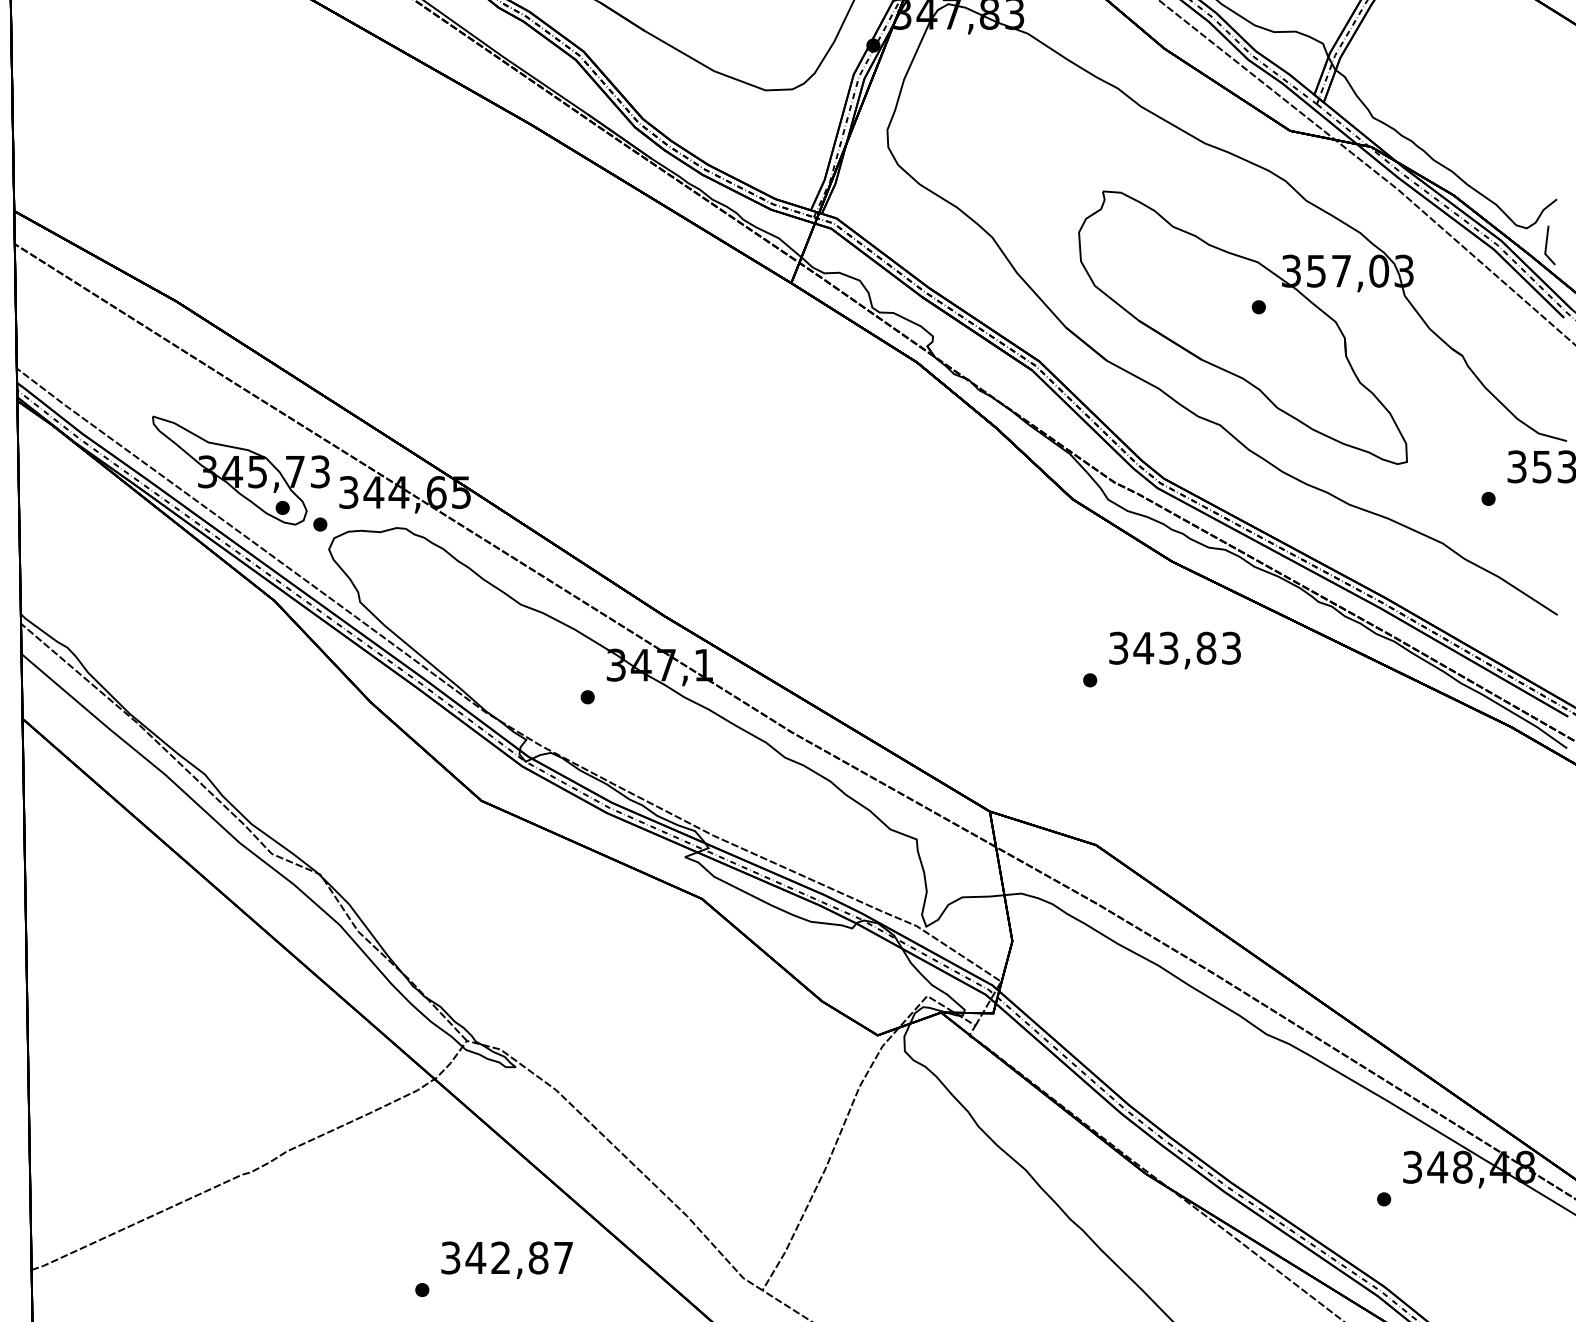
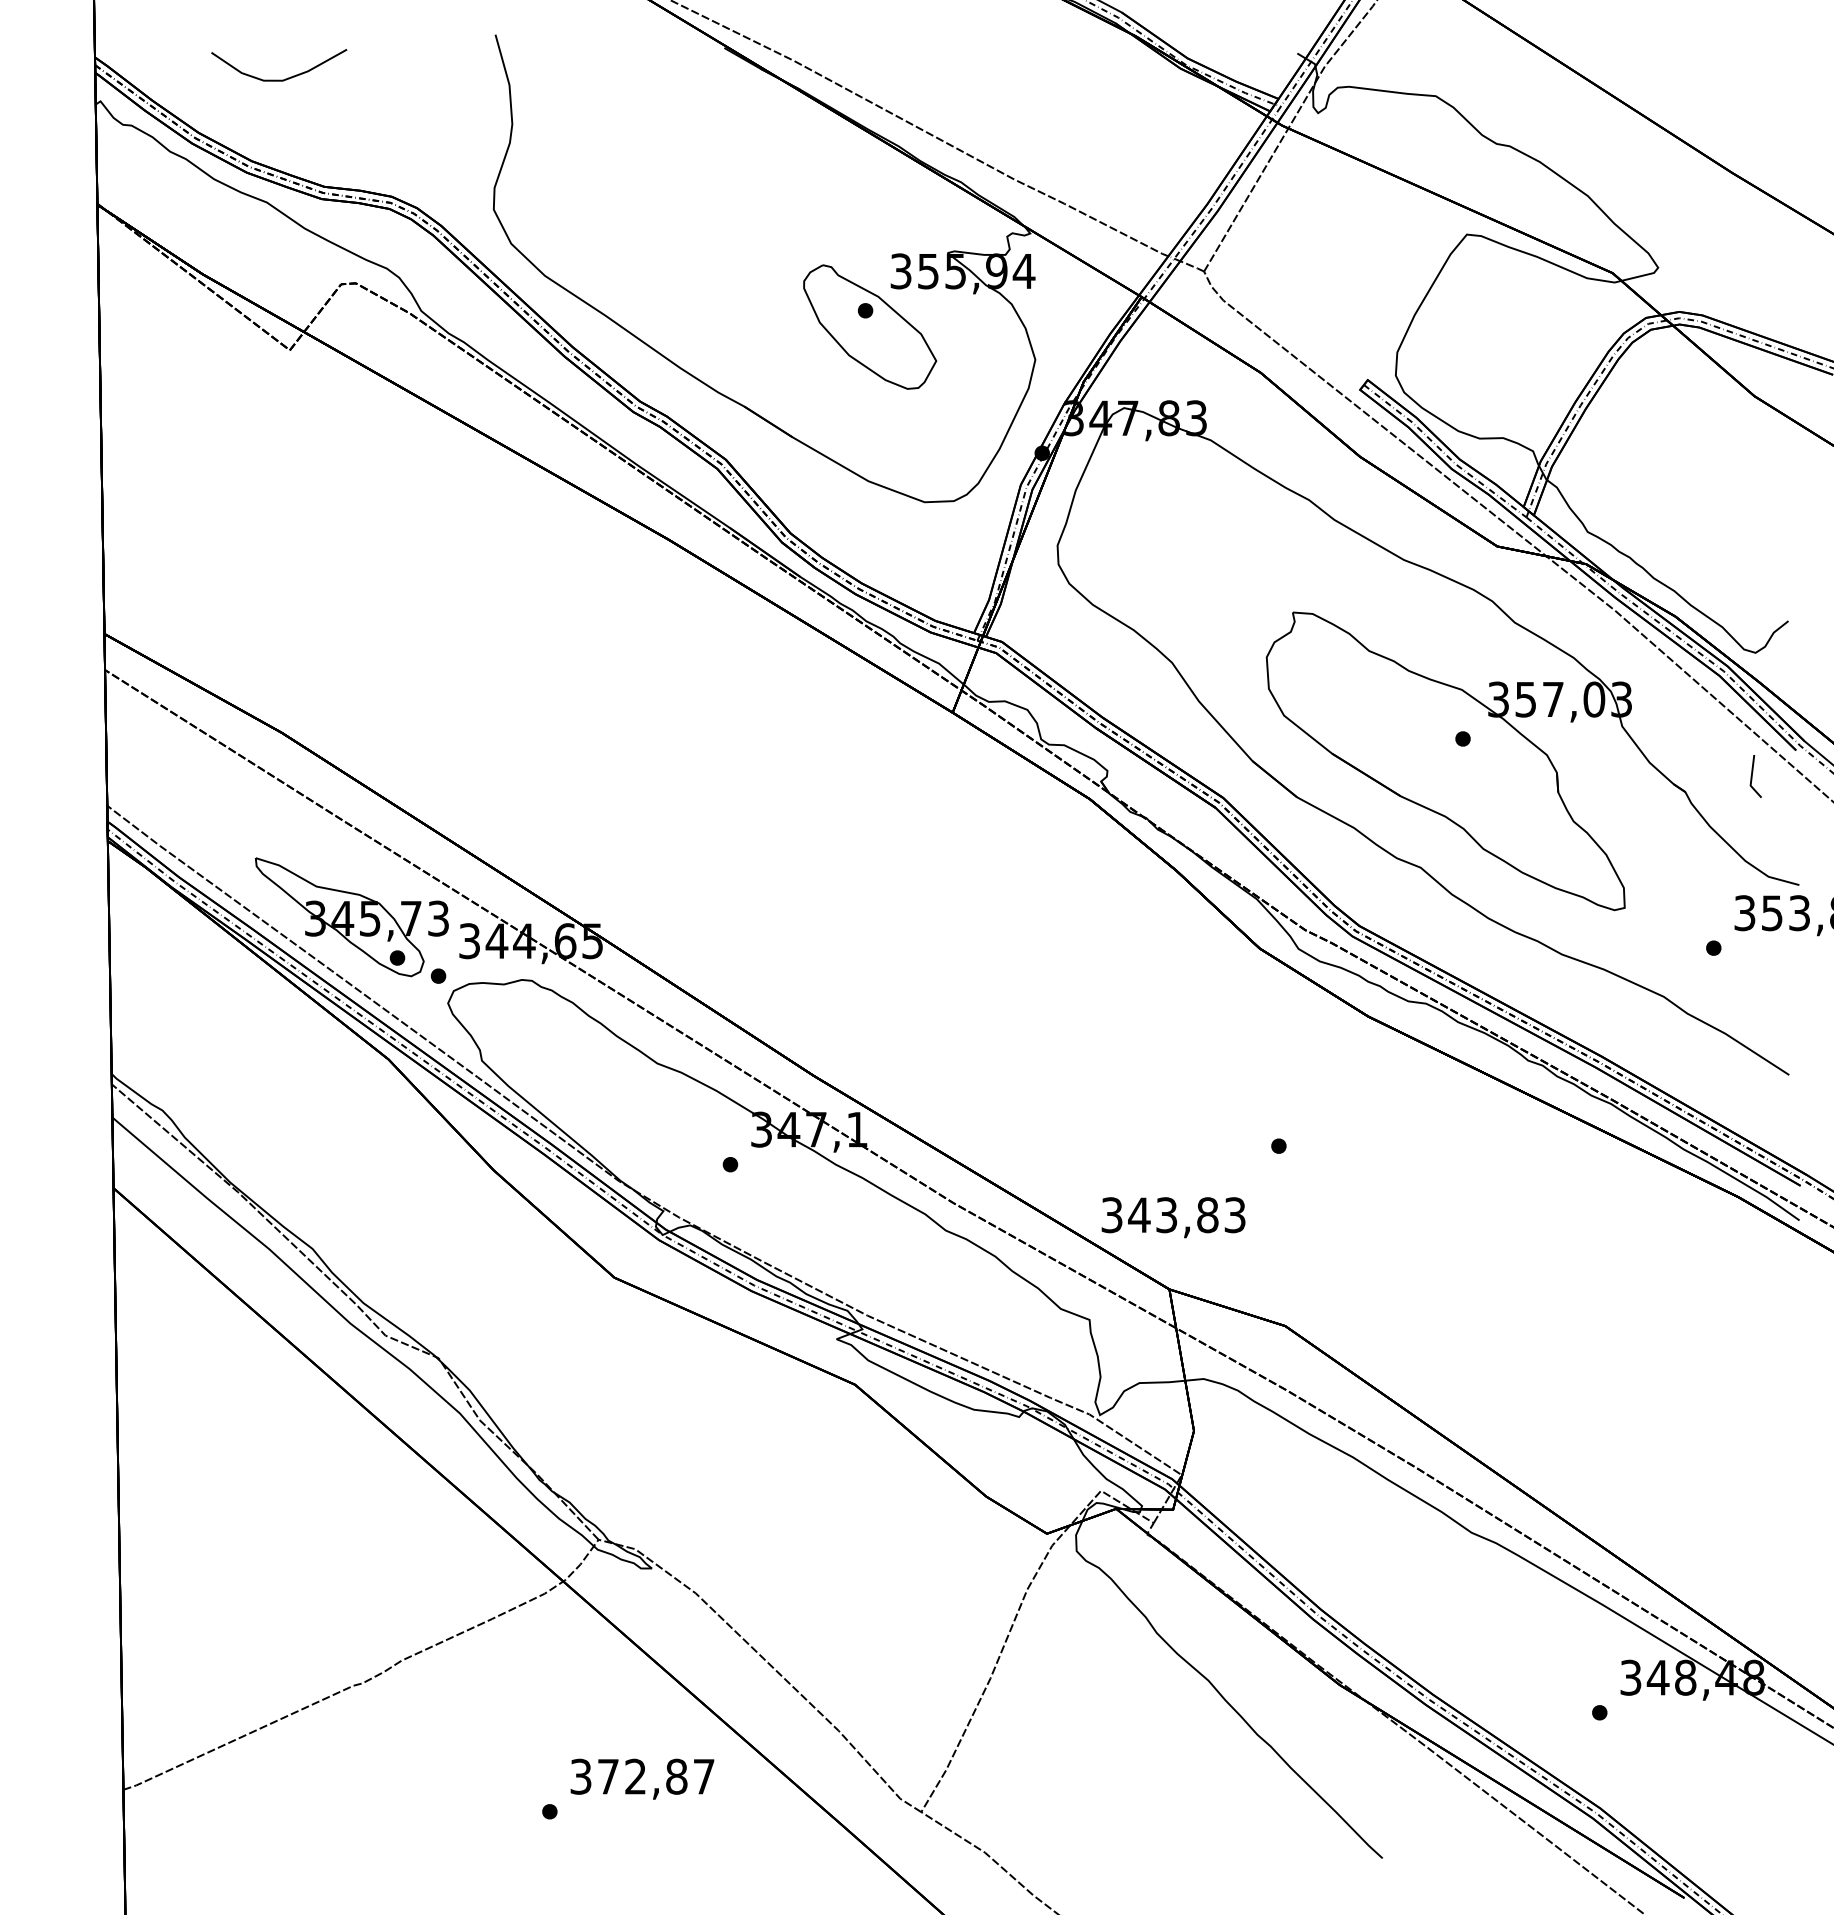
line: (1546, 245) -> (1752, 776), moved
text: (1174, 650) -> (1173, 1217), moved
text: (476, 1257) -> (608, 1776), 342,87 -> 372,87

